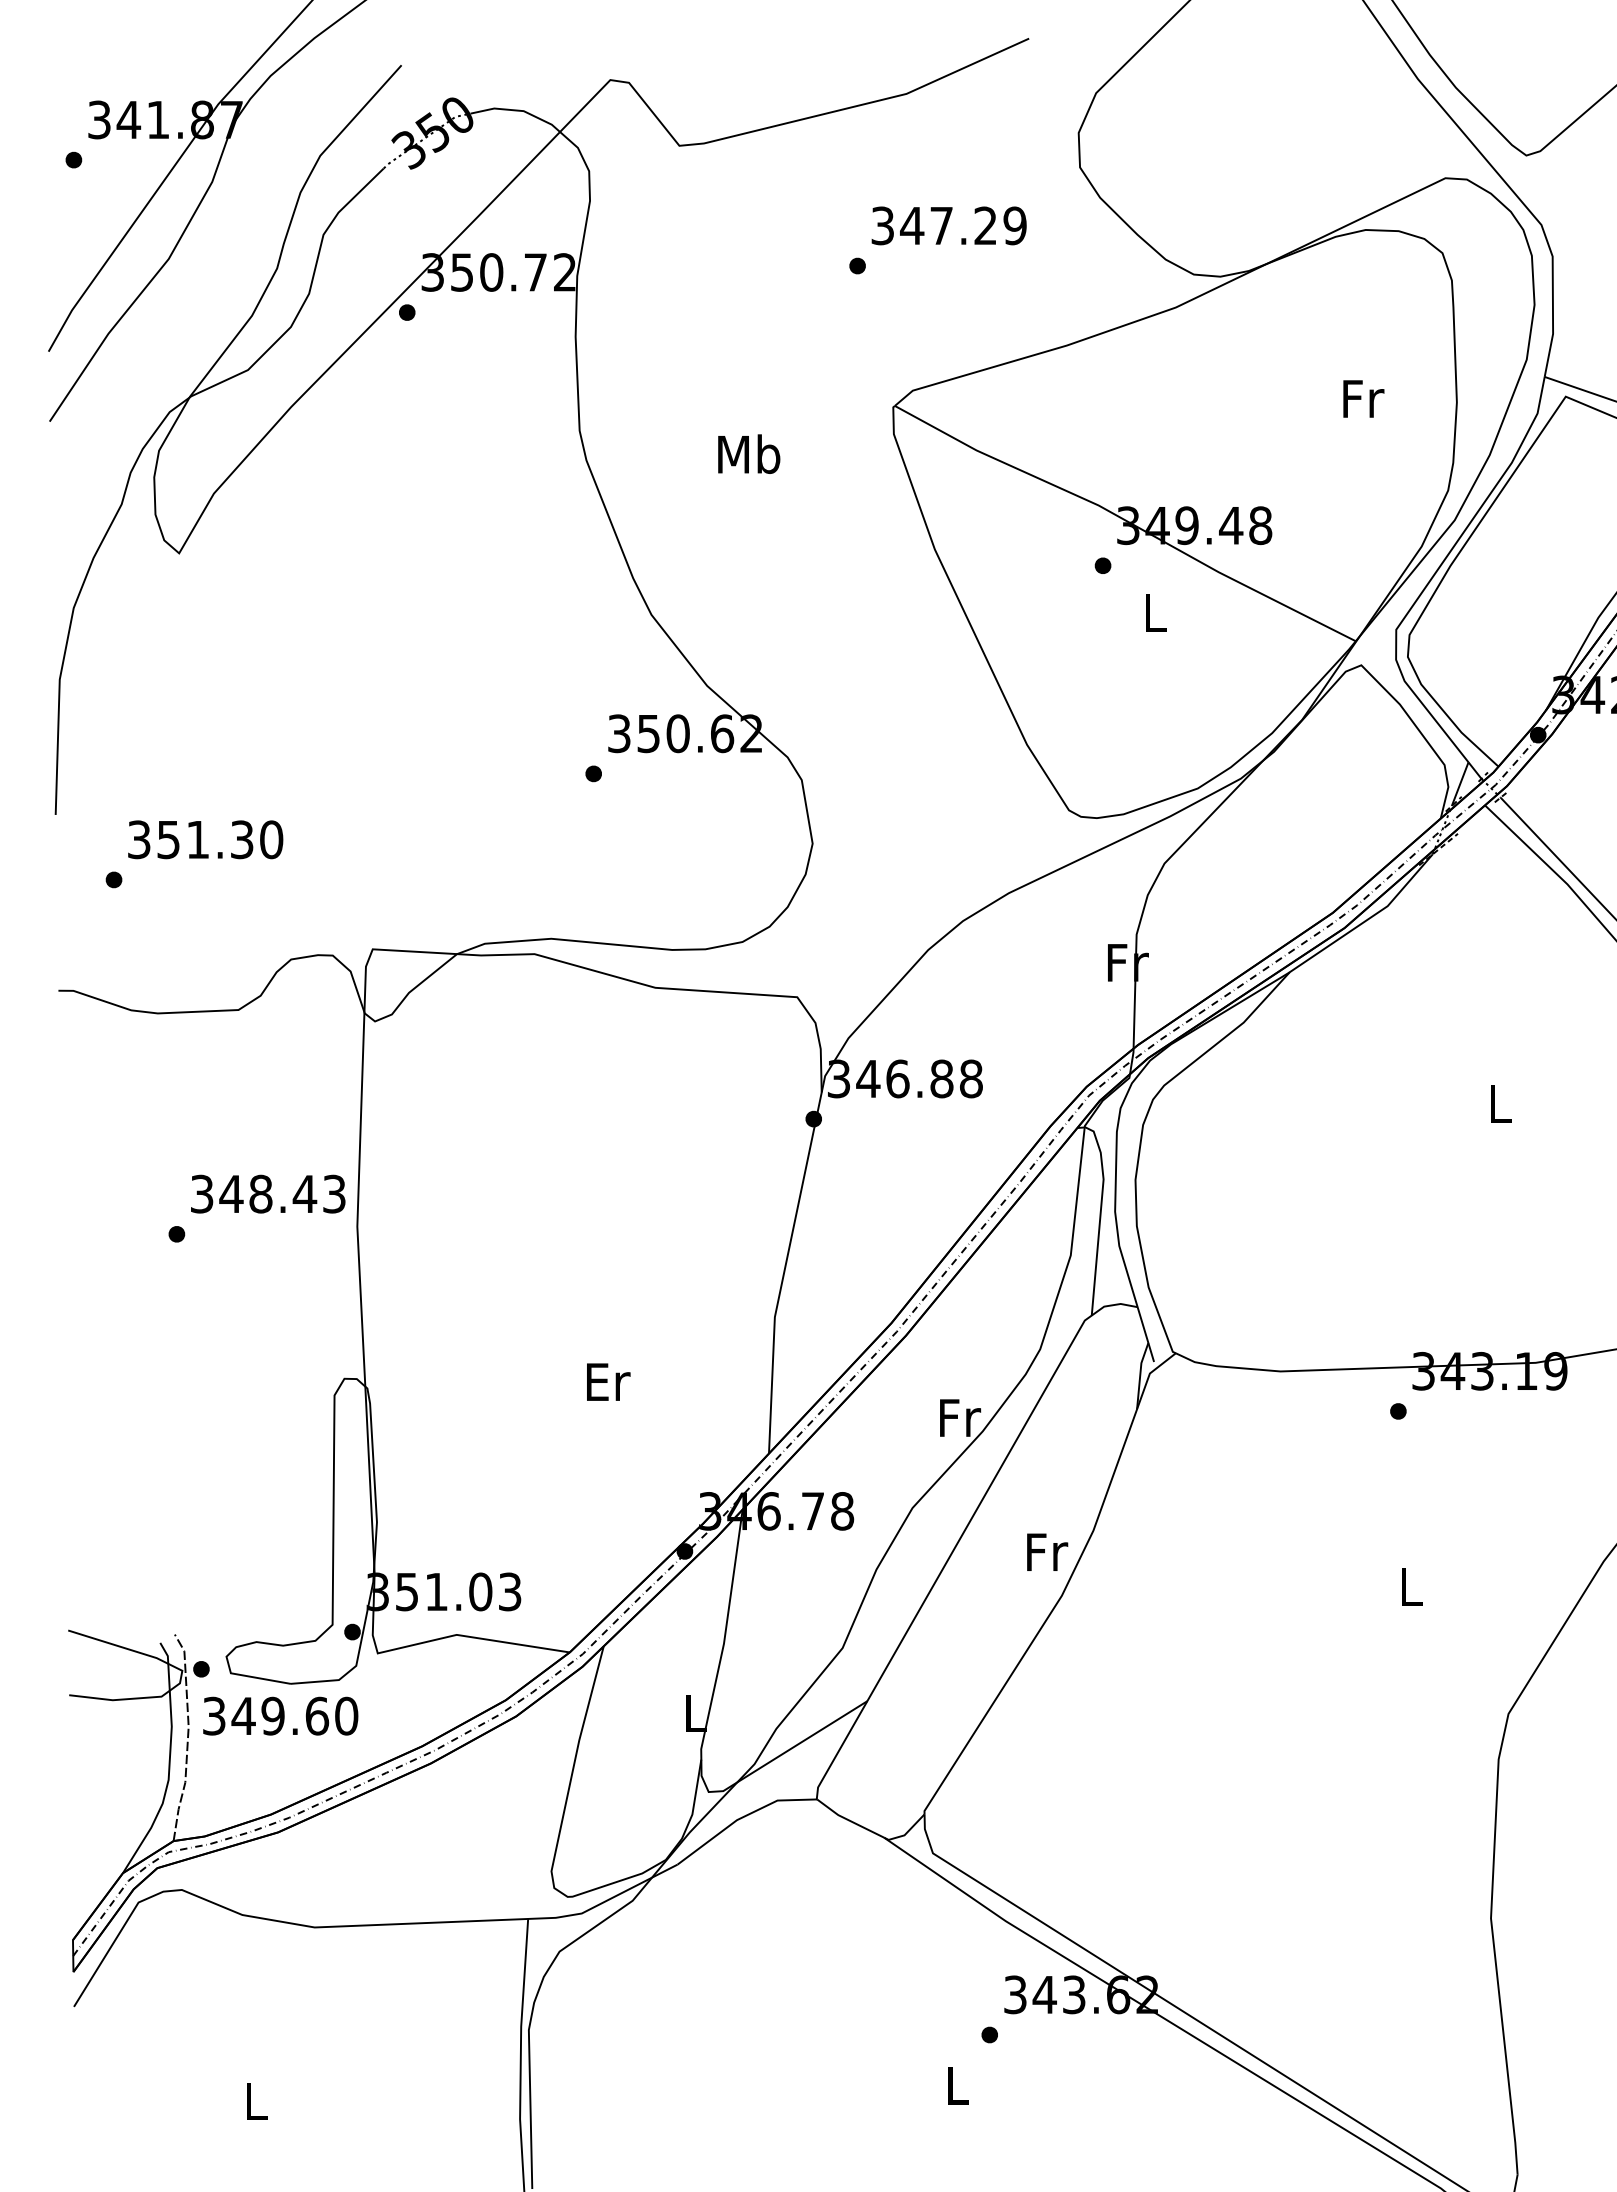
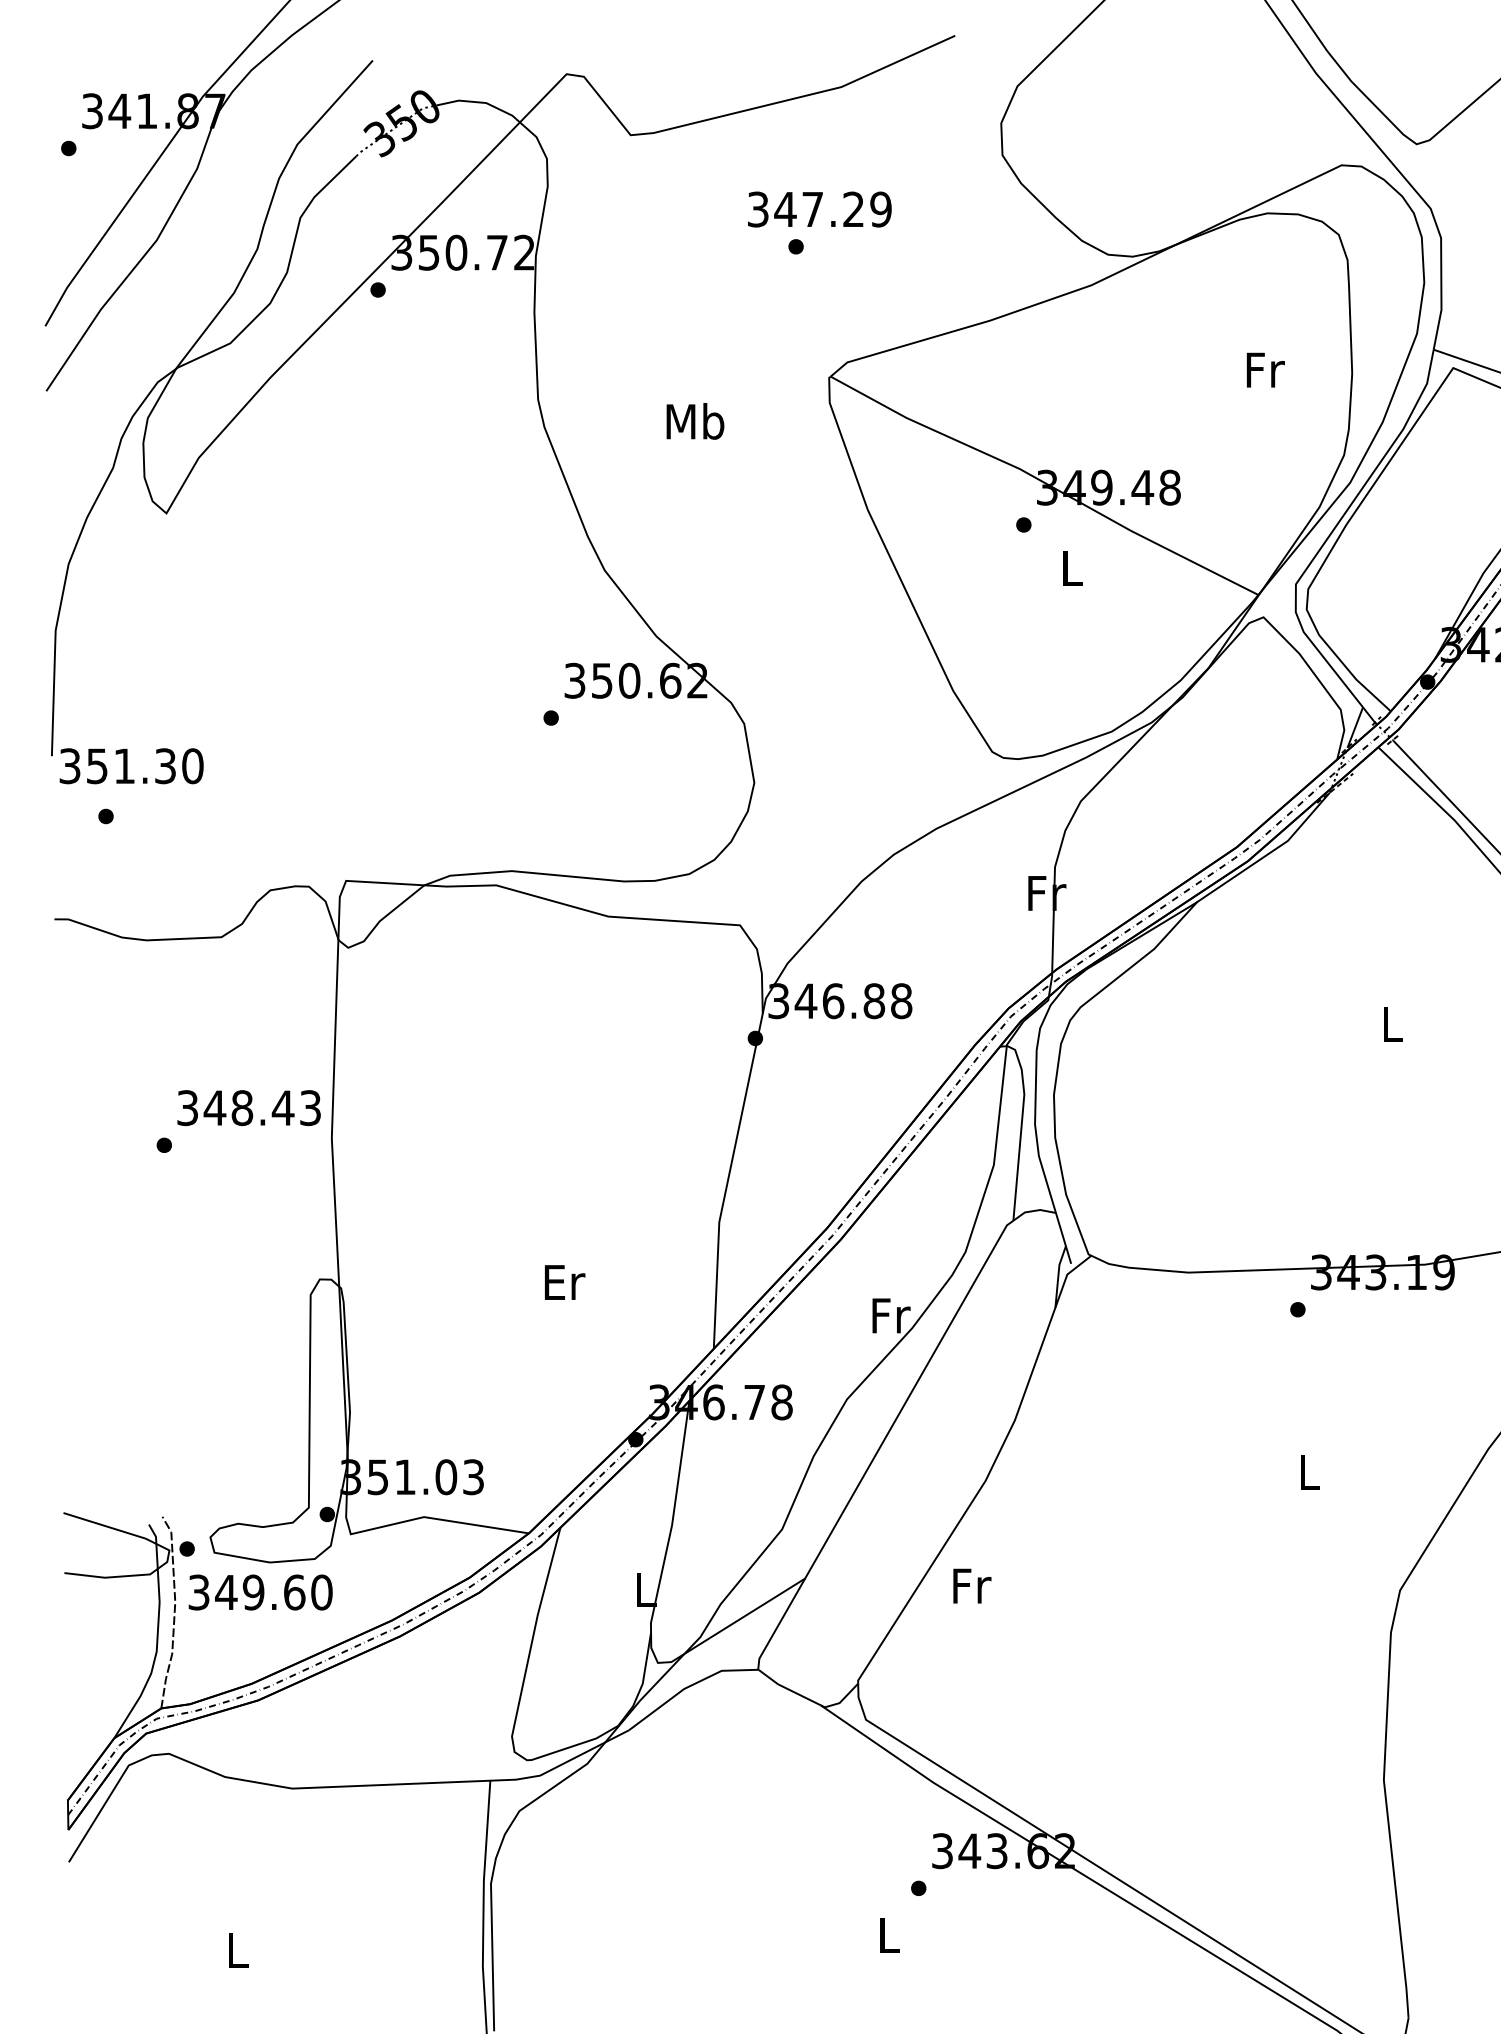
text: (948, 225) -> (819, 209), moved
text: (205, 839) -> (131, 765), moved
text: (1047, 1551) -> (972, 1585), moved

